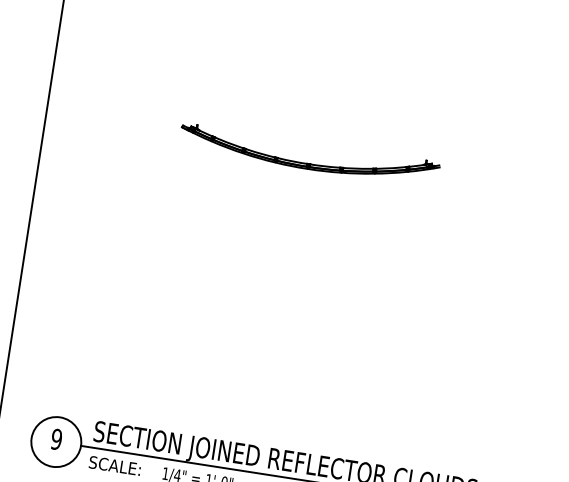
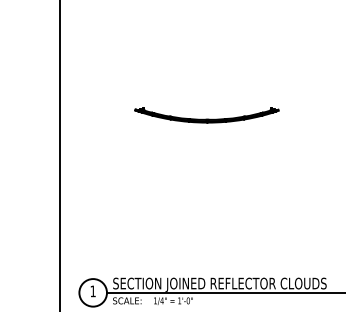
text: (55, 439) -> (92, 291), 9 -> 1

